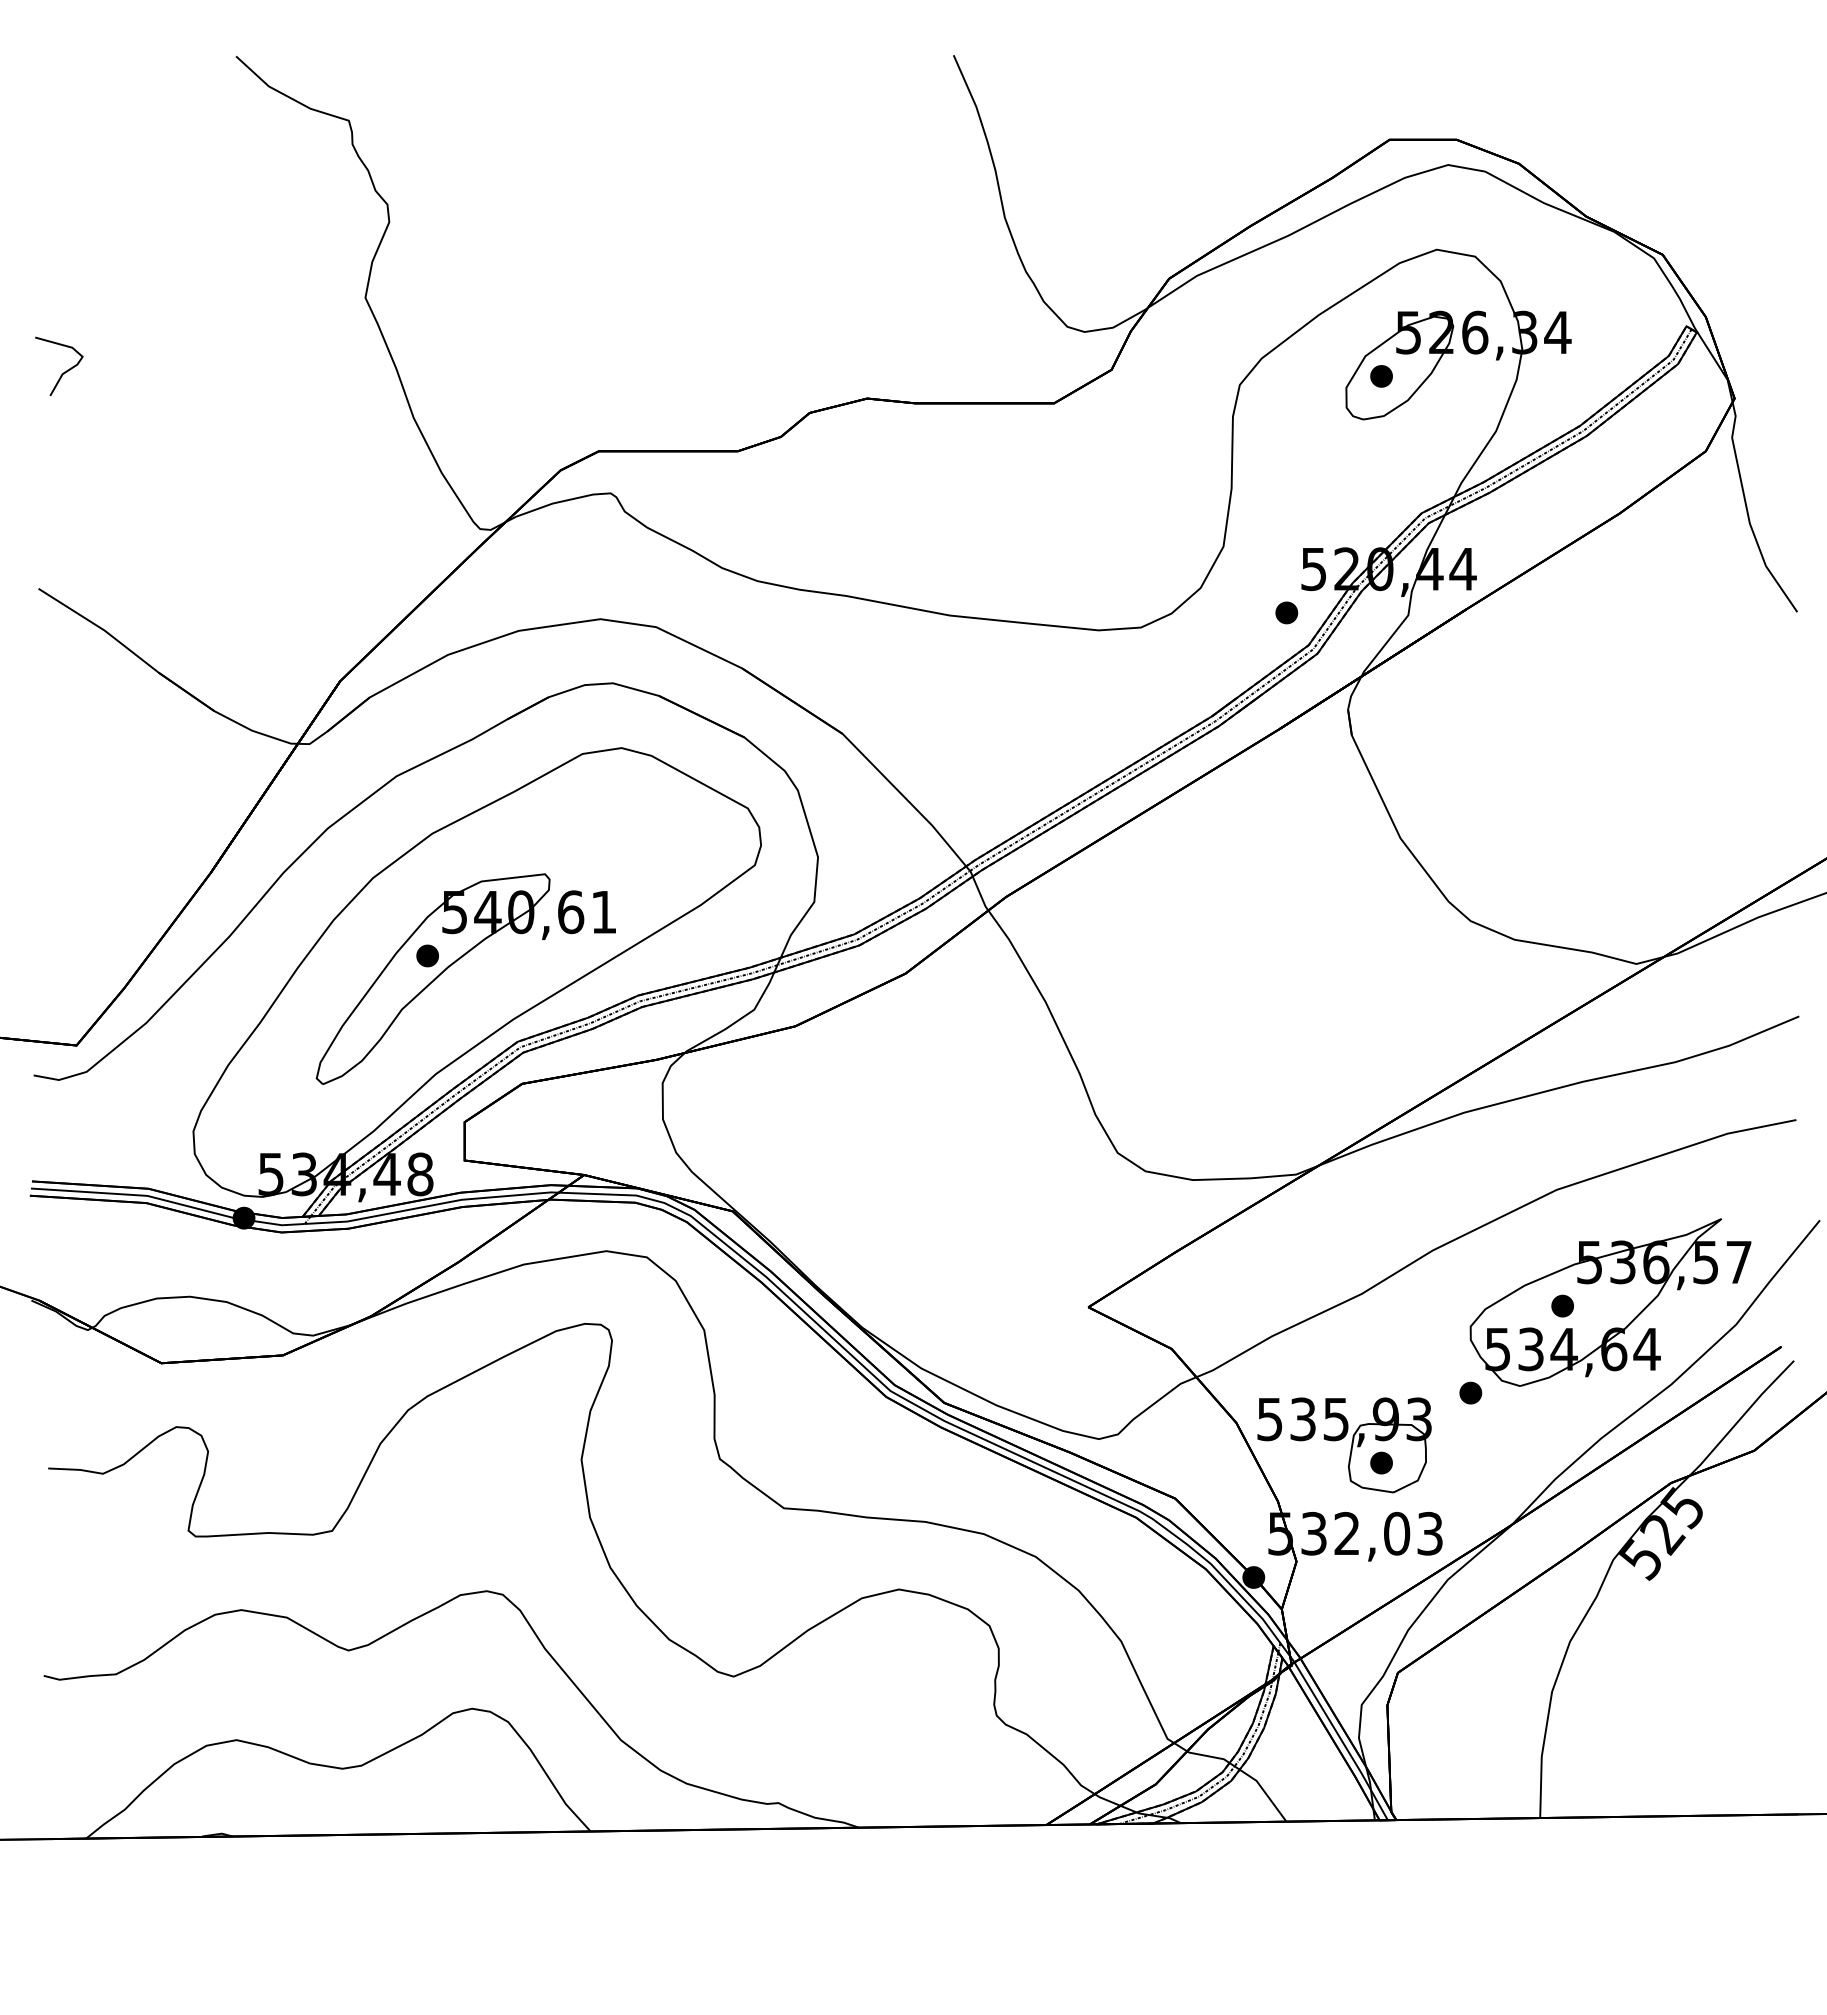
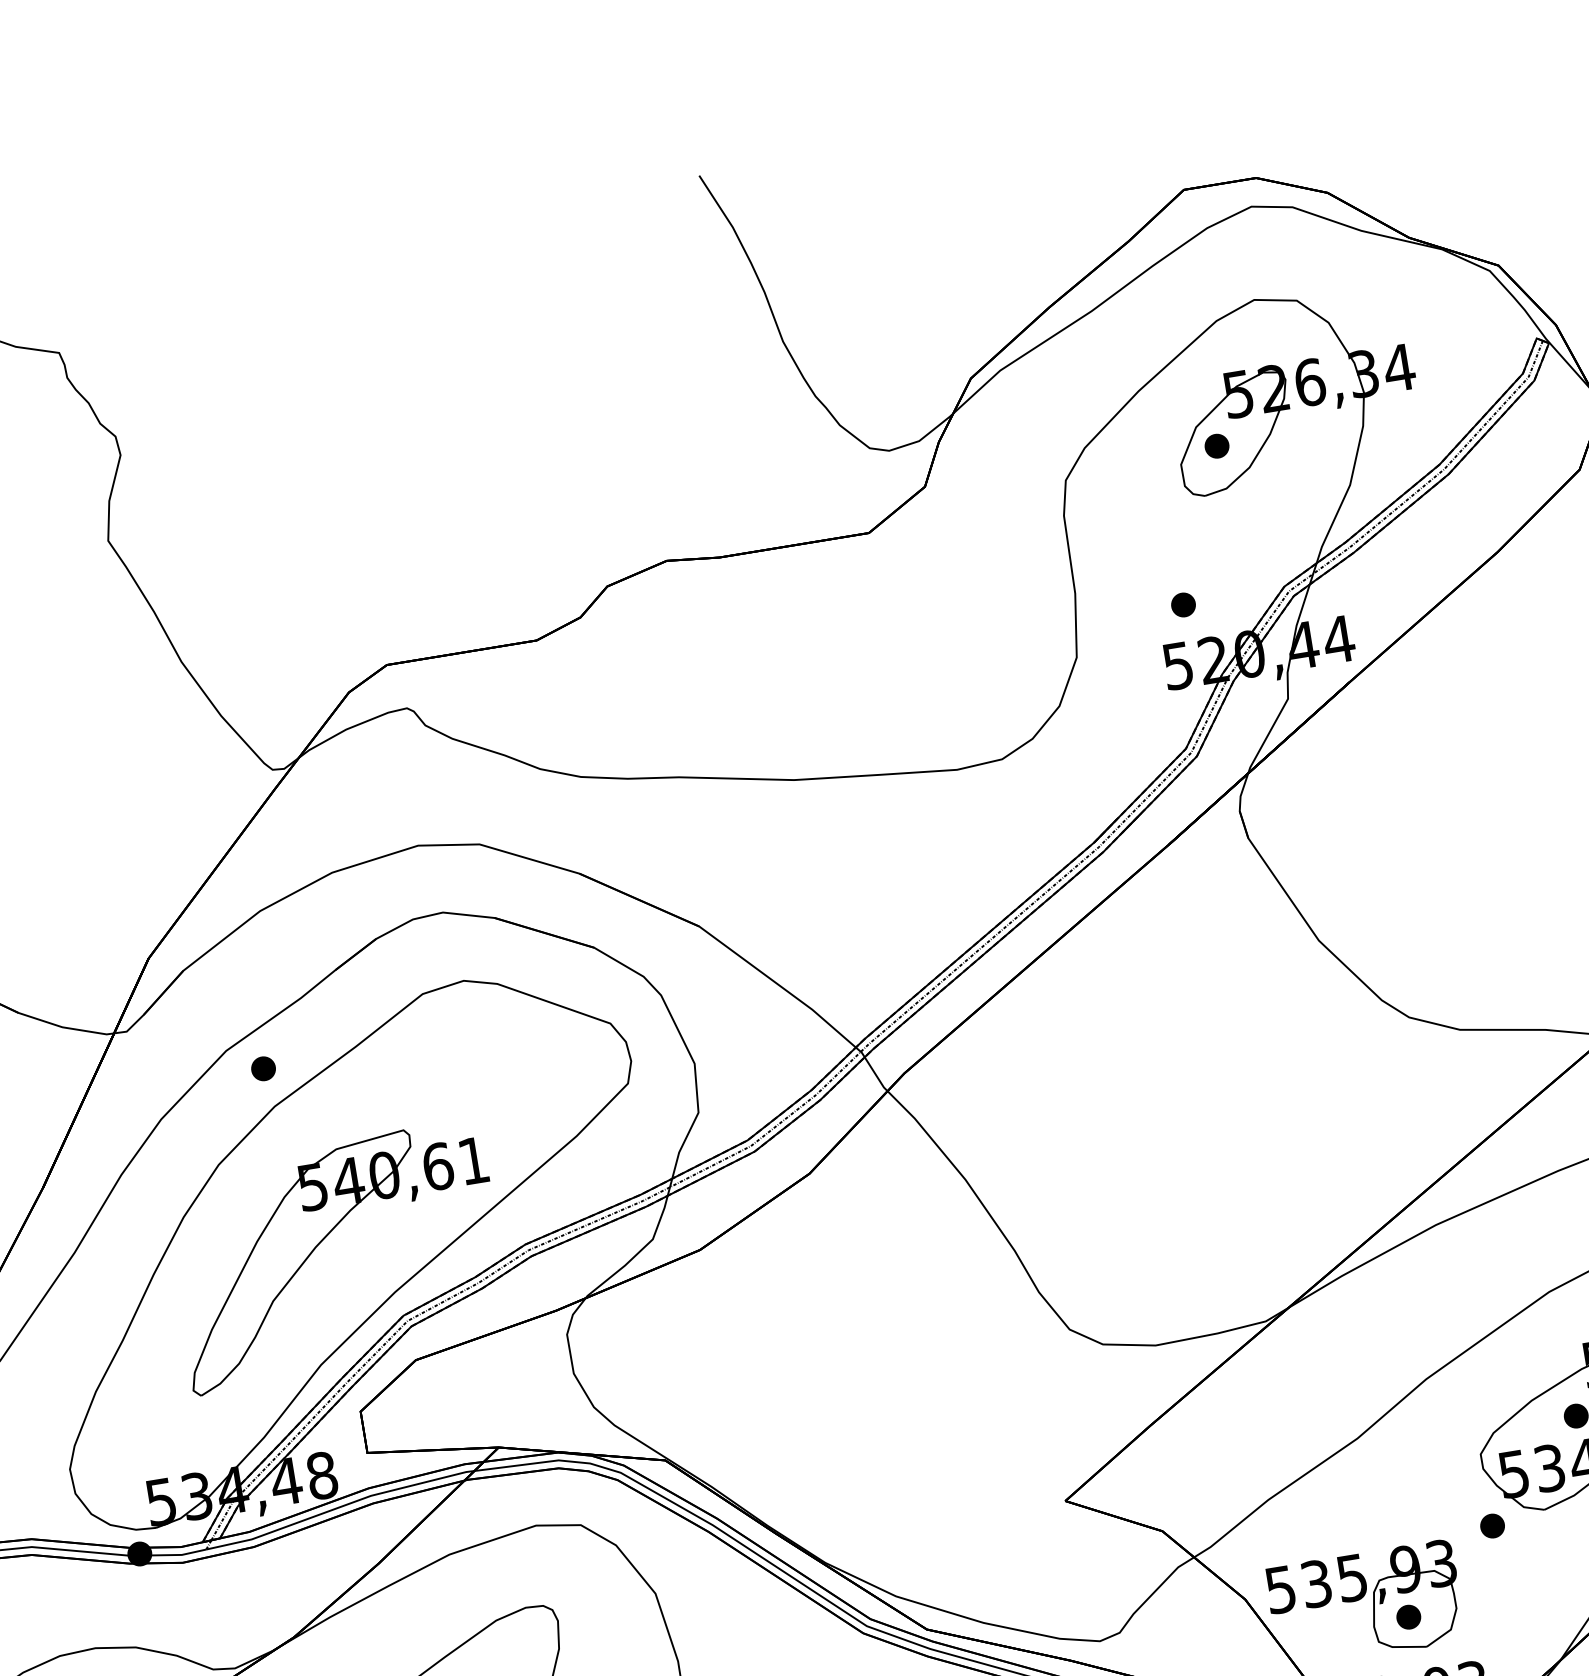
part: (1286, 612) -> (1183, 604), moved
part: (427, 955) -> (263, 1068), moved

